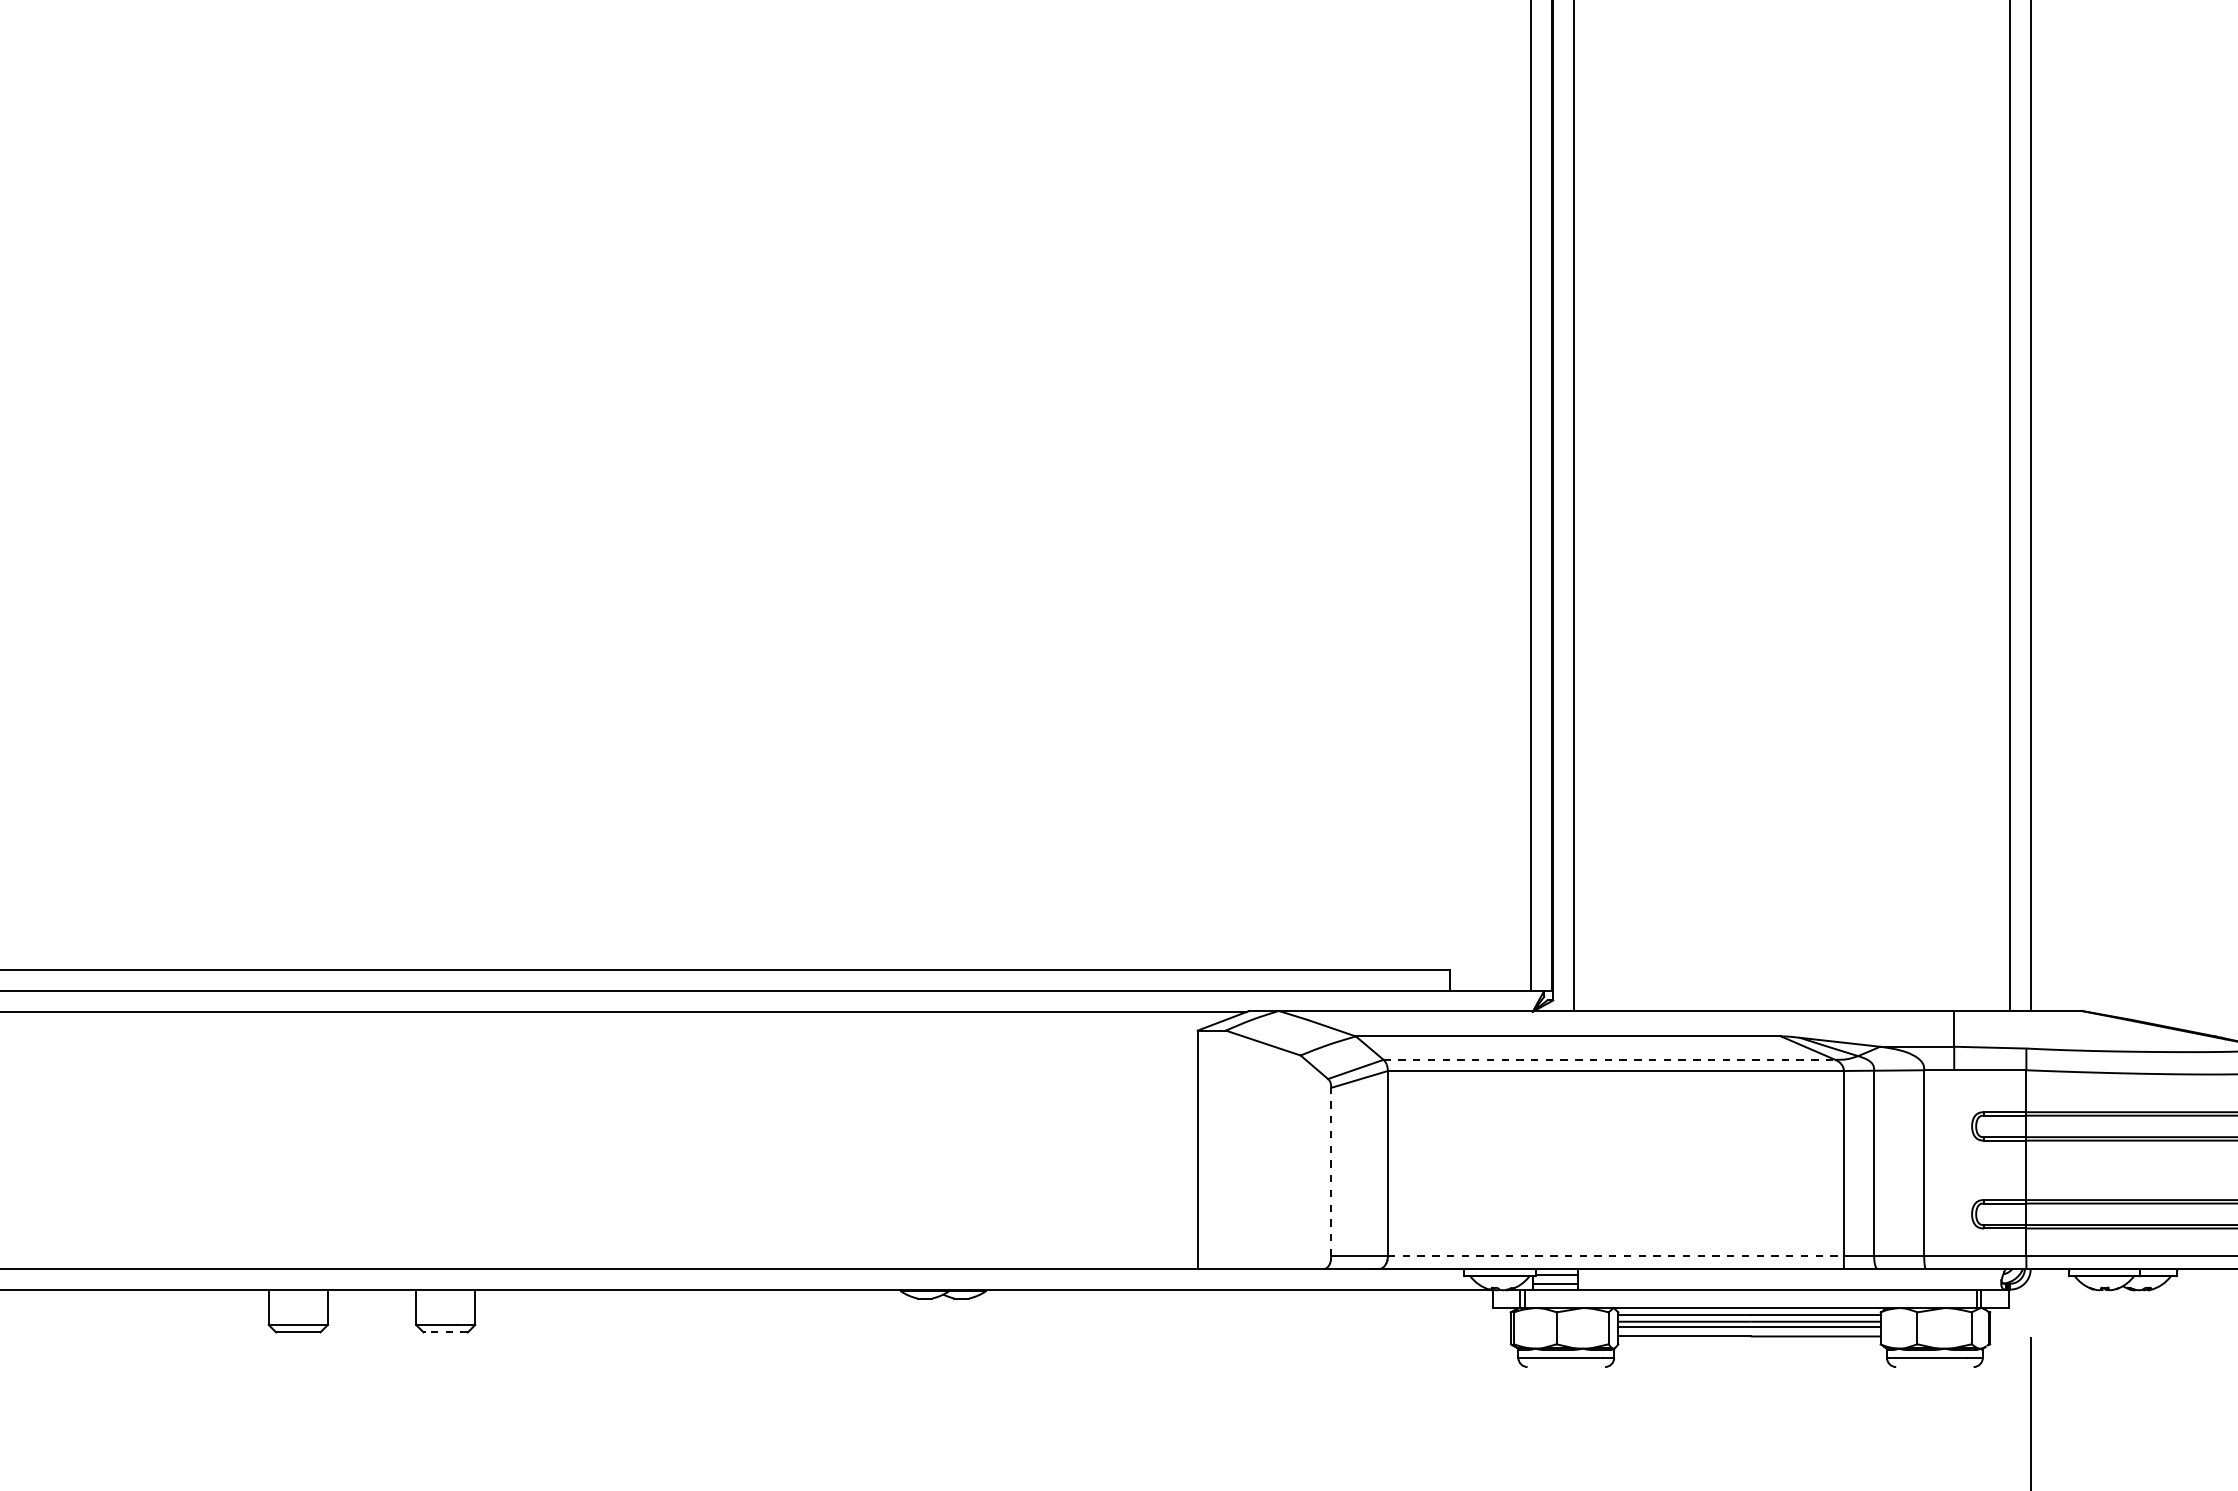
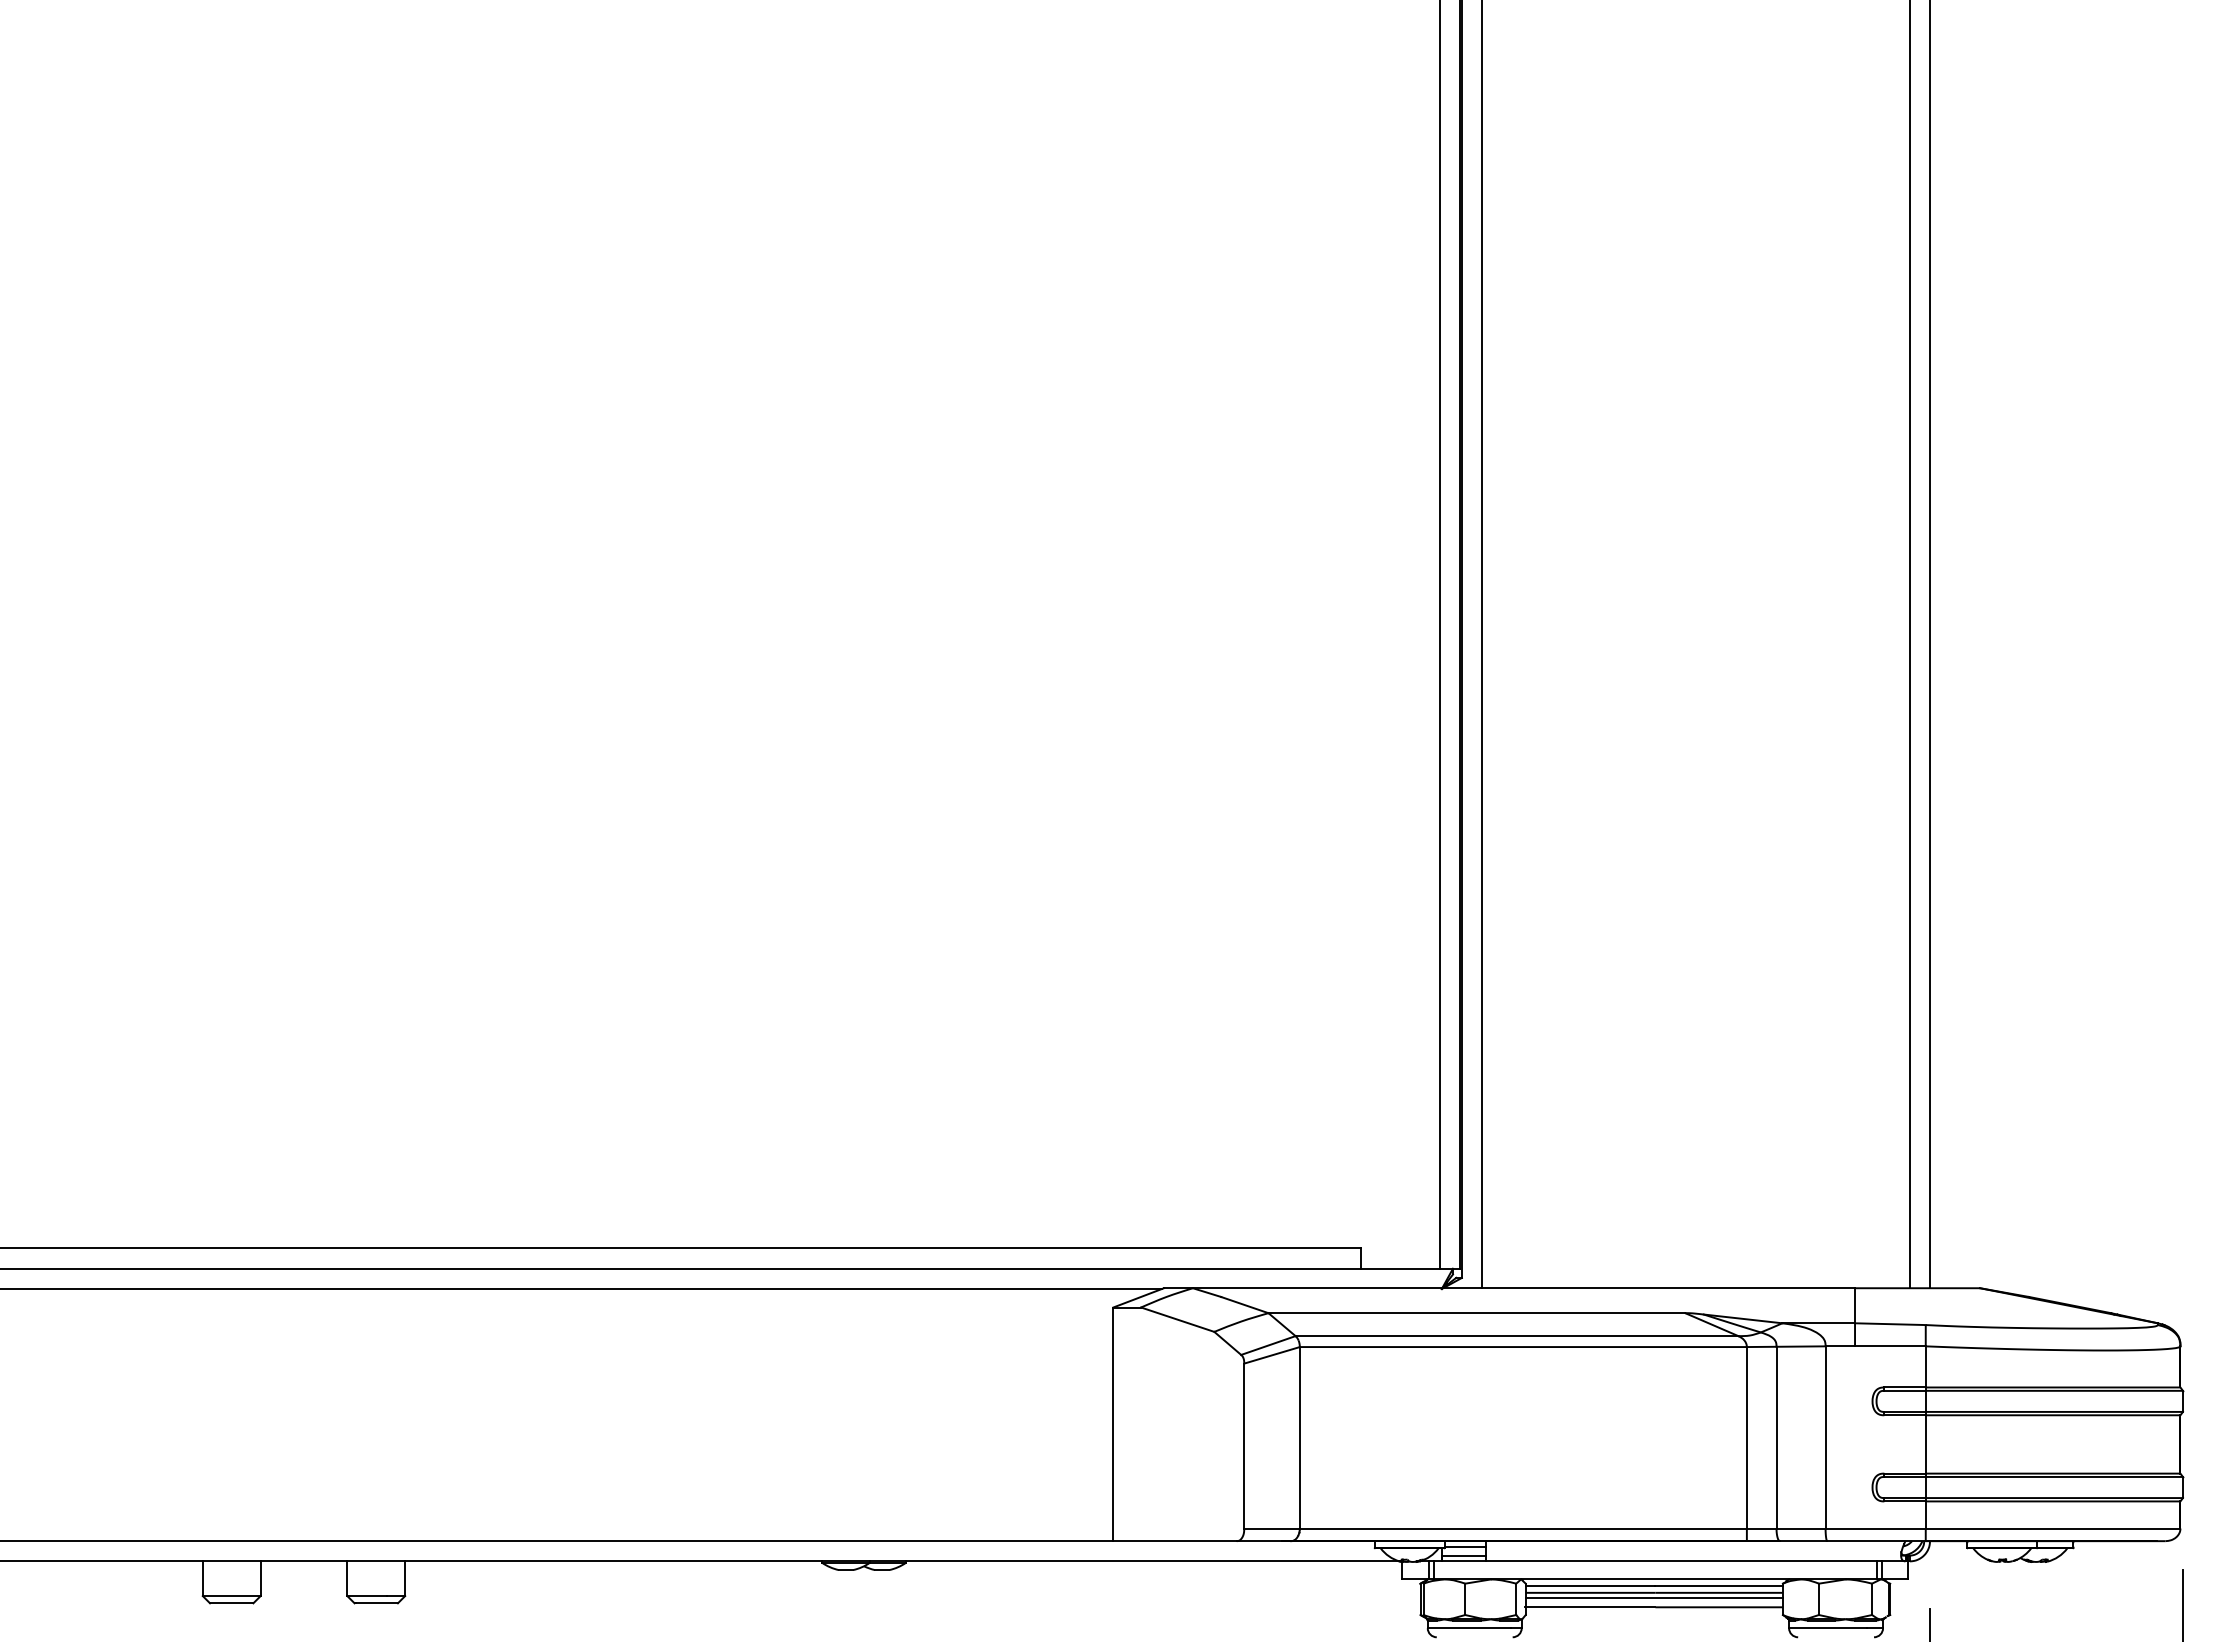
line: (1609, 1060) -> (1517, 1336), dashed -> solid
line: (1331, 1171) -> (1244, 1445), dashed -> solid
line: (1616, 1256) -> (1523, 1528), dashed -> solid
line: (447, 1332) -> (377, 1603), dashed -> solid

